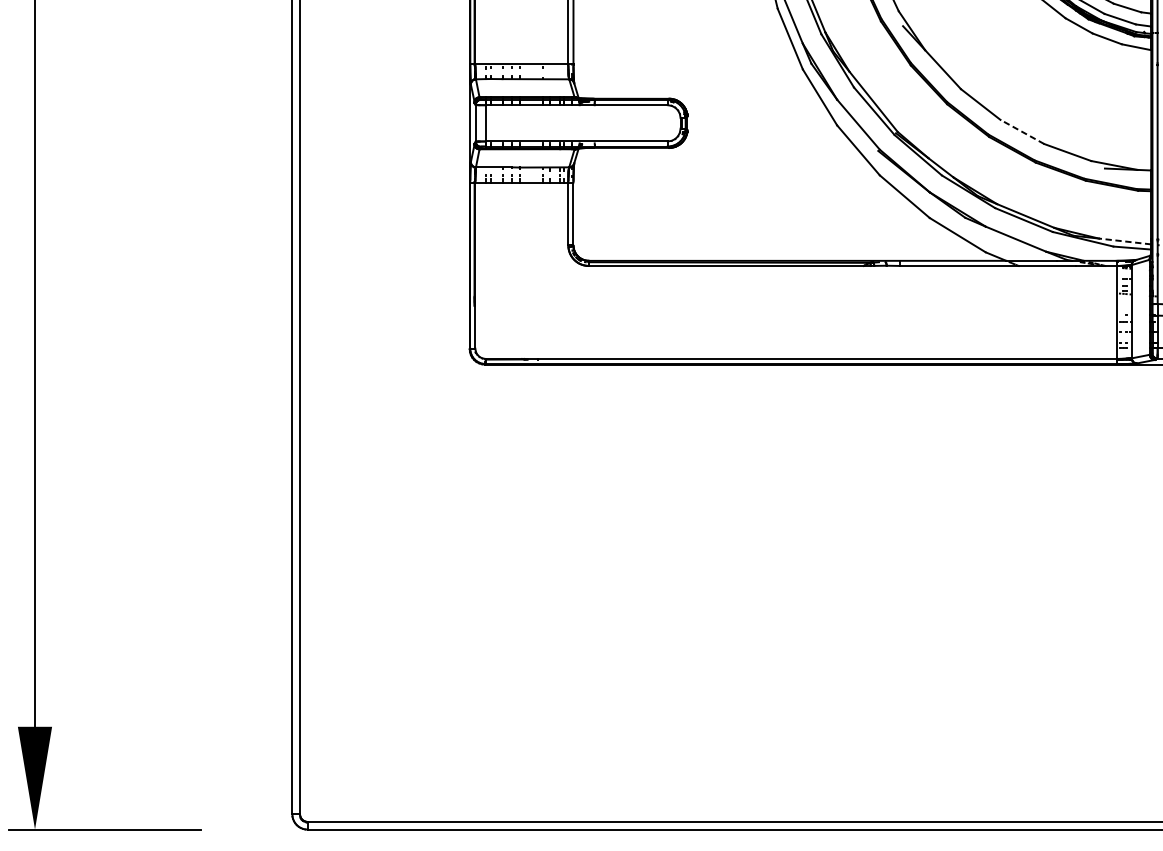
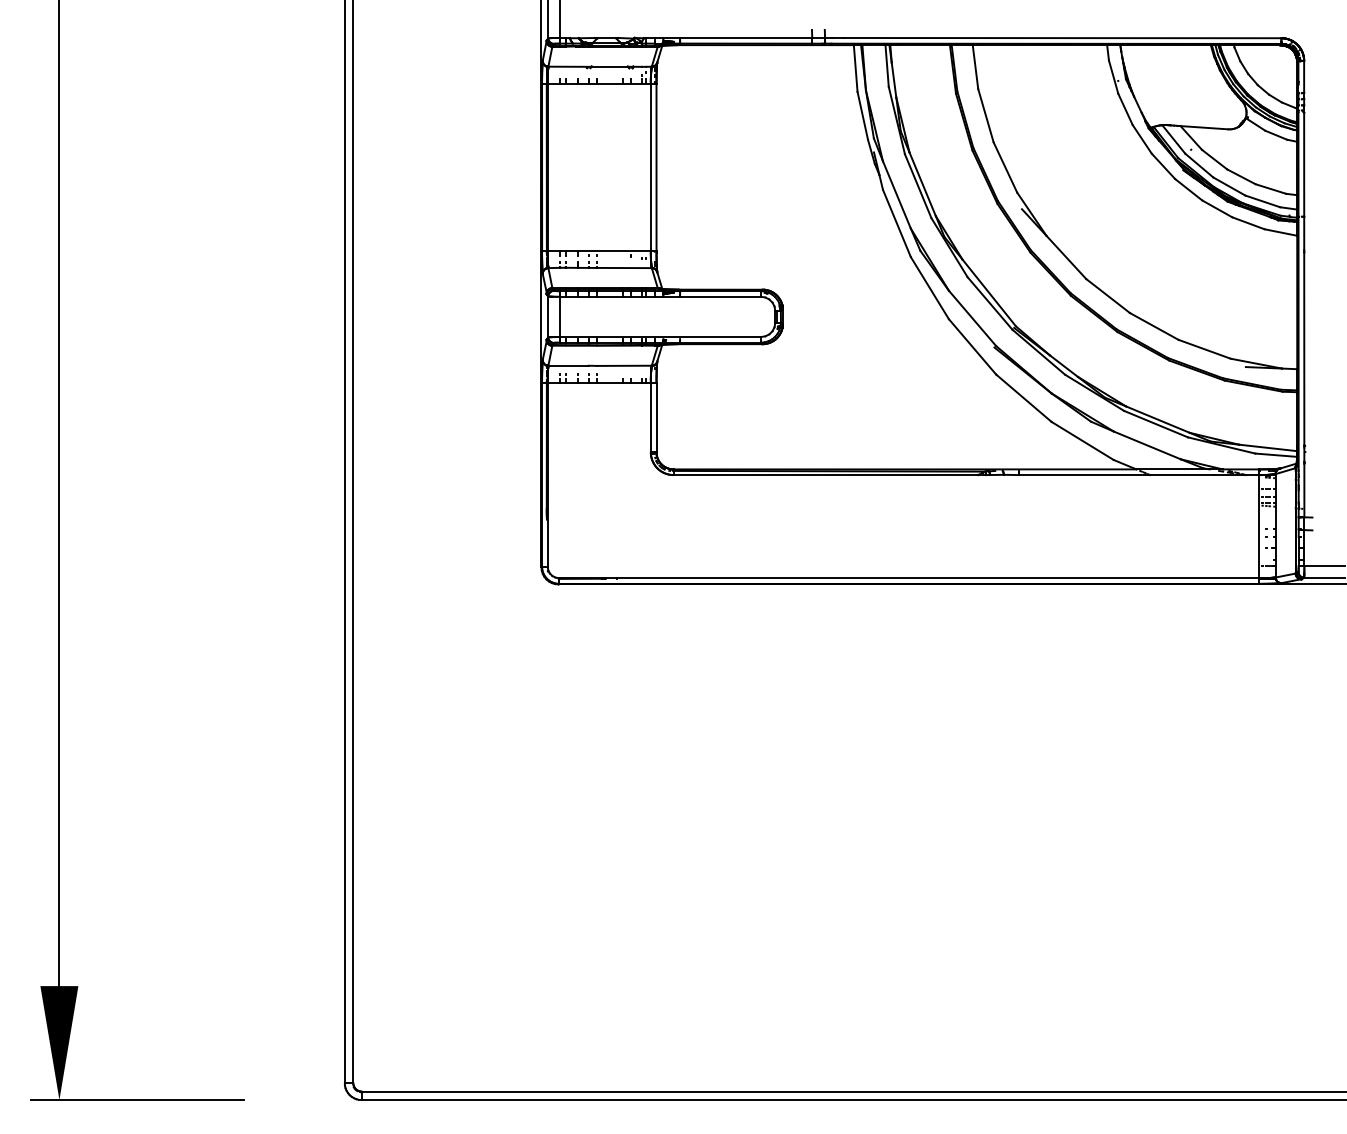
line: (1022, 131) -> (1154, 326), dashed -> solid
line: (1124, 241) -> (1267, 447), dashed -> solid

